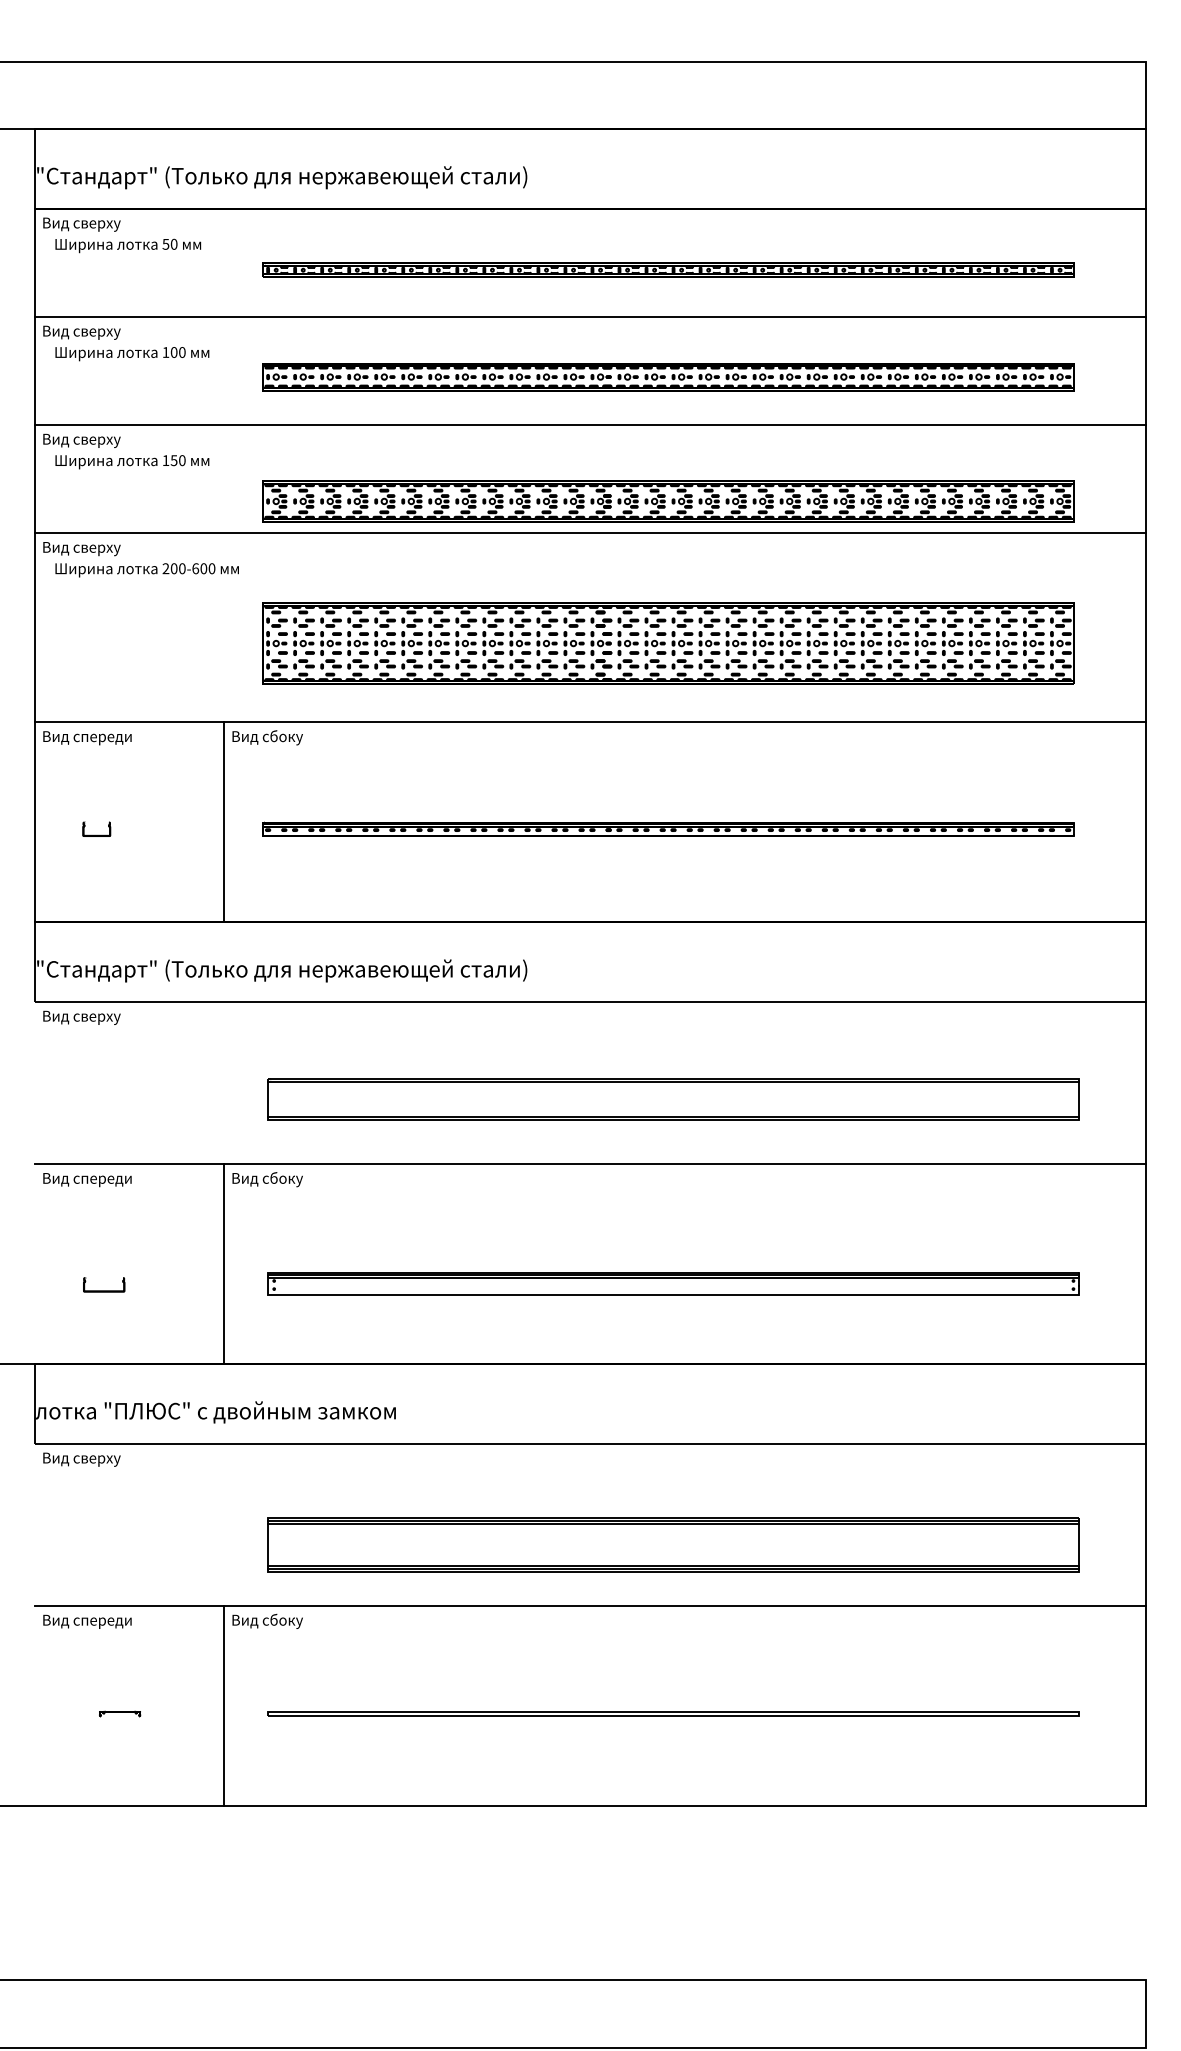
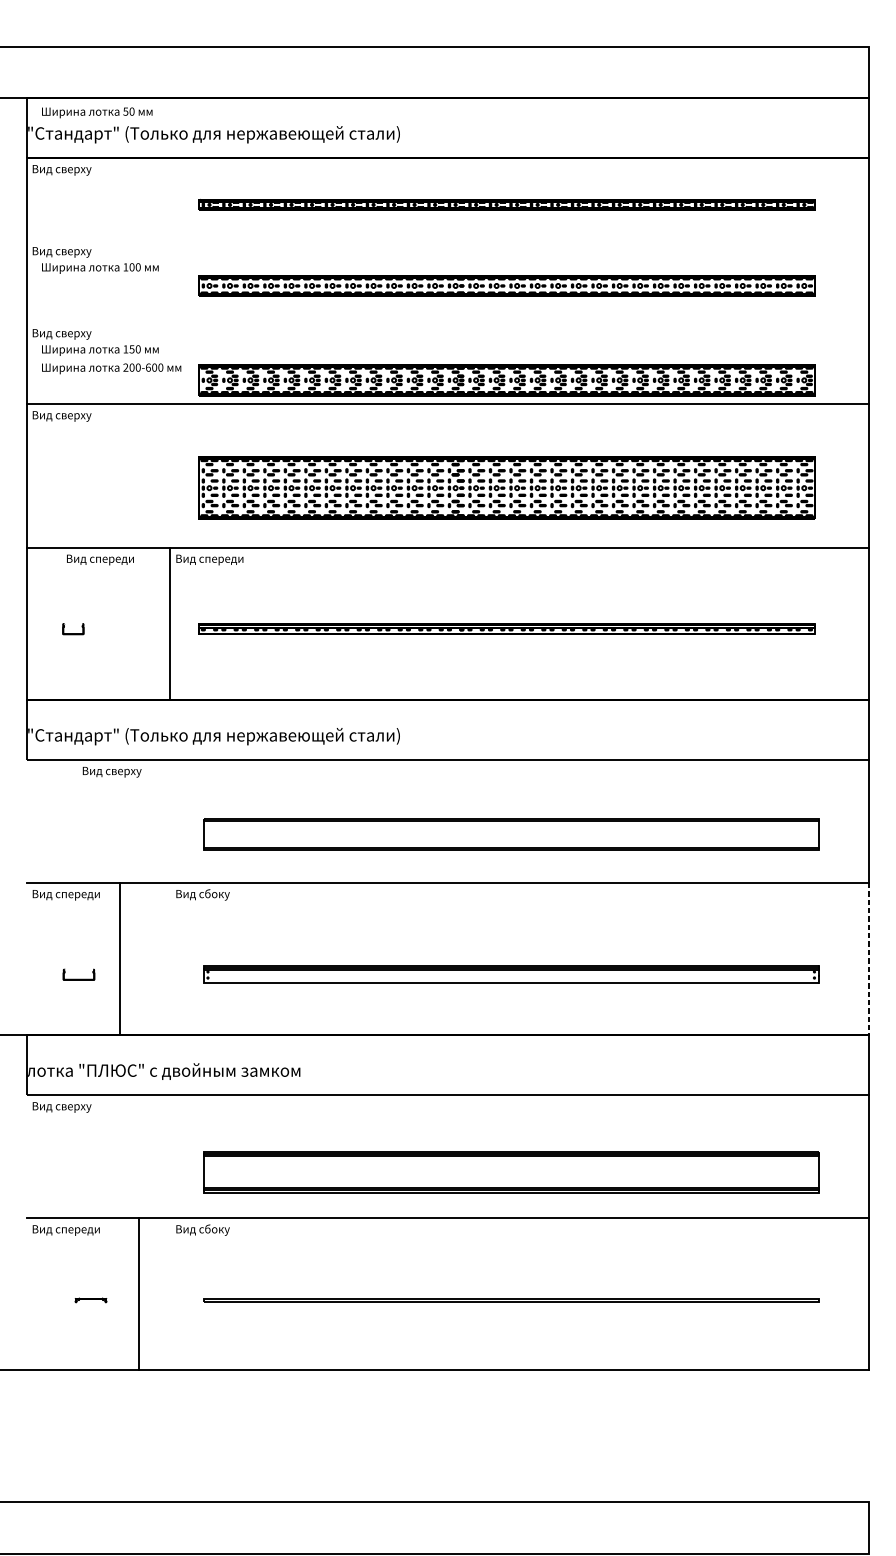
text: (128, 245) -> (97, 112), moved
line: (590, 316) -> (448, 240), removed
line: (590, 424) -> (448, 321), removed
text: (146, 570) -> (111, 369), moved
text: (295, 737) -> (224, 559), Вид сбоку -> Вид спереди
text: (87, 738) -> (100, 560), moved
text: (81, 1017) -> (111, 771), moved
line: (224, 1263) -> (120, 958), moved
line: (1145, 1264) -> (869, 959), solid -> dashed
line: (224, 1705) -> (139, 1293), moved

